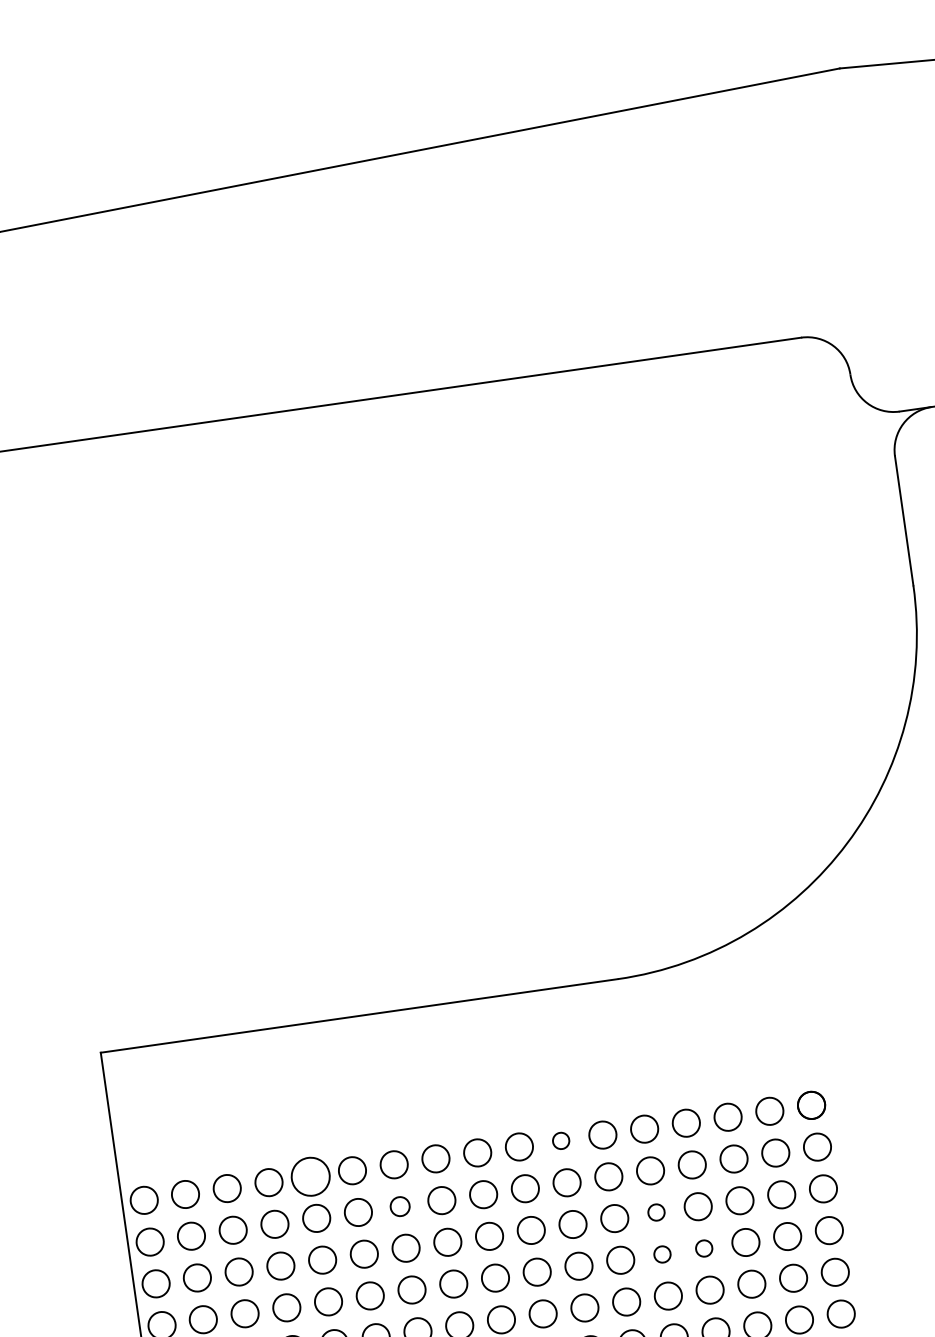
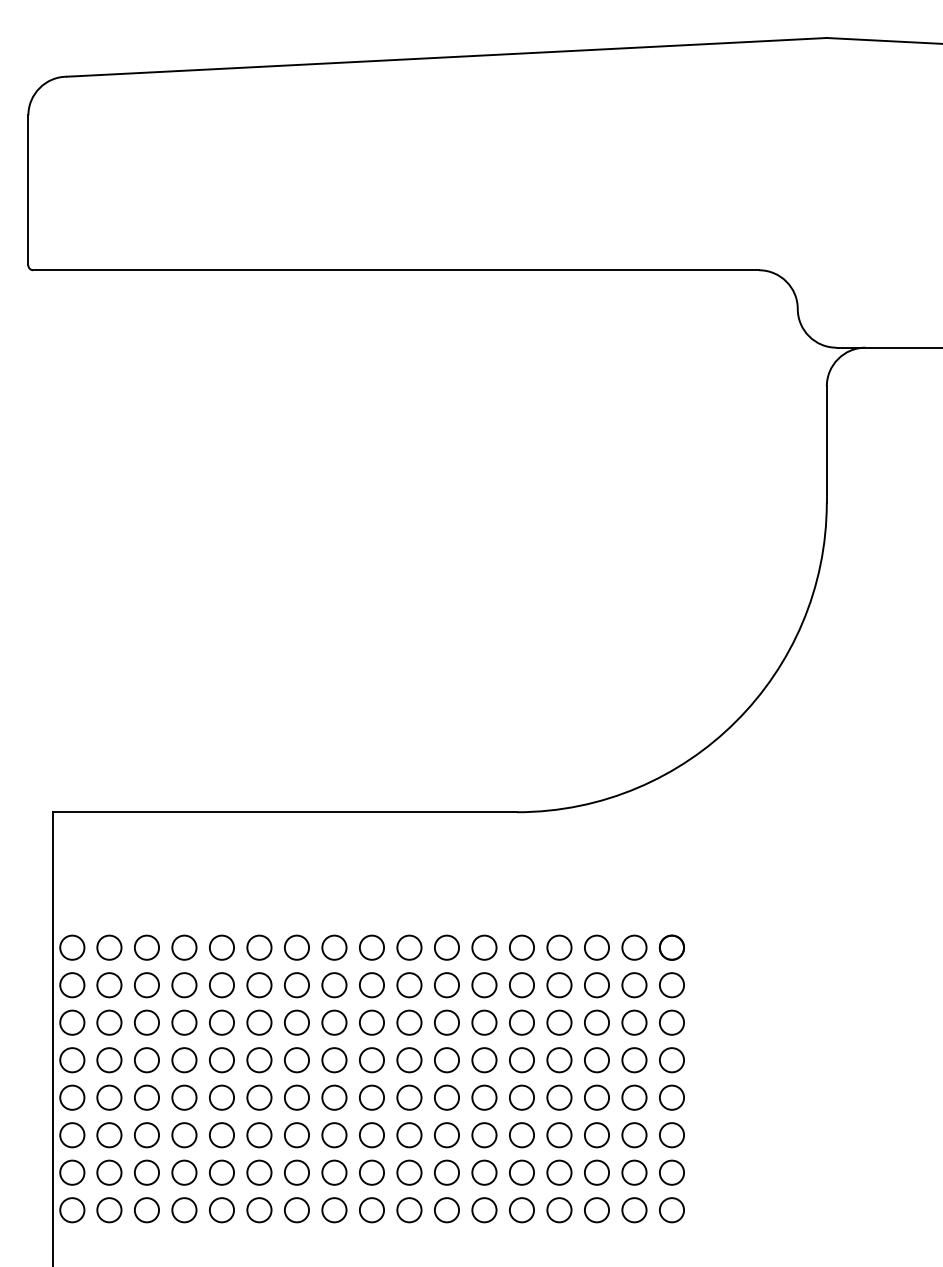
part: (560, 1140) -> (446, 947), size x1.67
part: (310, 1176) -> (221, 947), size x0.71
part: (399, 1206) -> (296, 985), size x1.43
part: (655, 1212) -> (521, 1022), size x1.67
part: (704, 1248) -> (559, 1060), size x1.67
part: (661, 1254) -> (521, 1060), size x1.67

